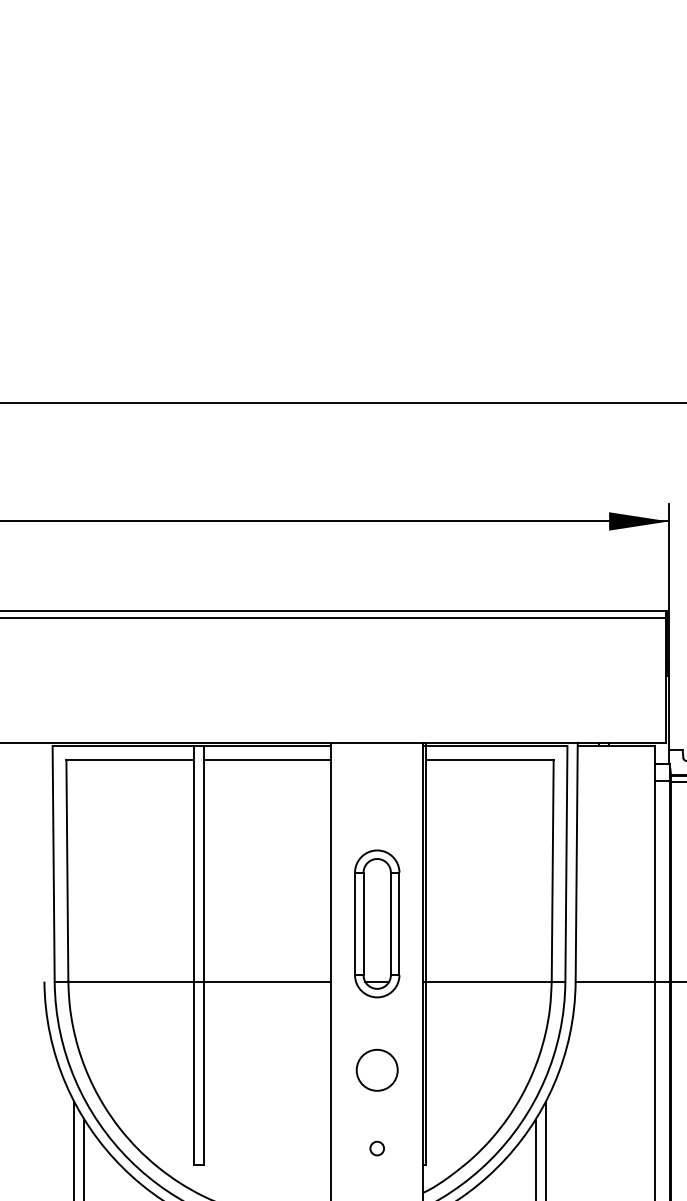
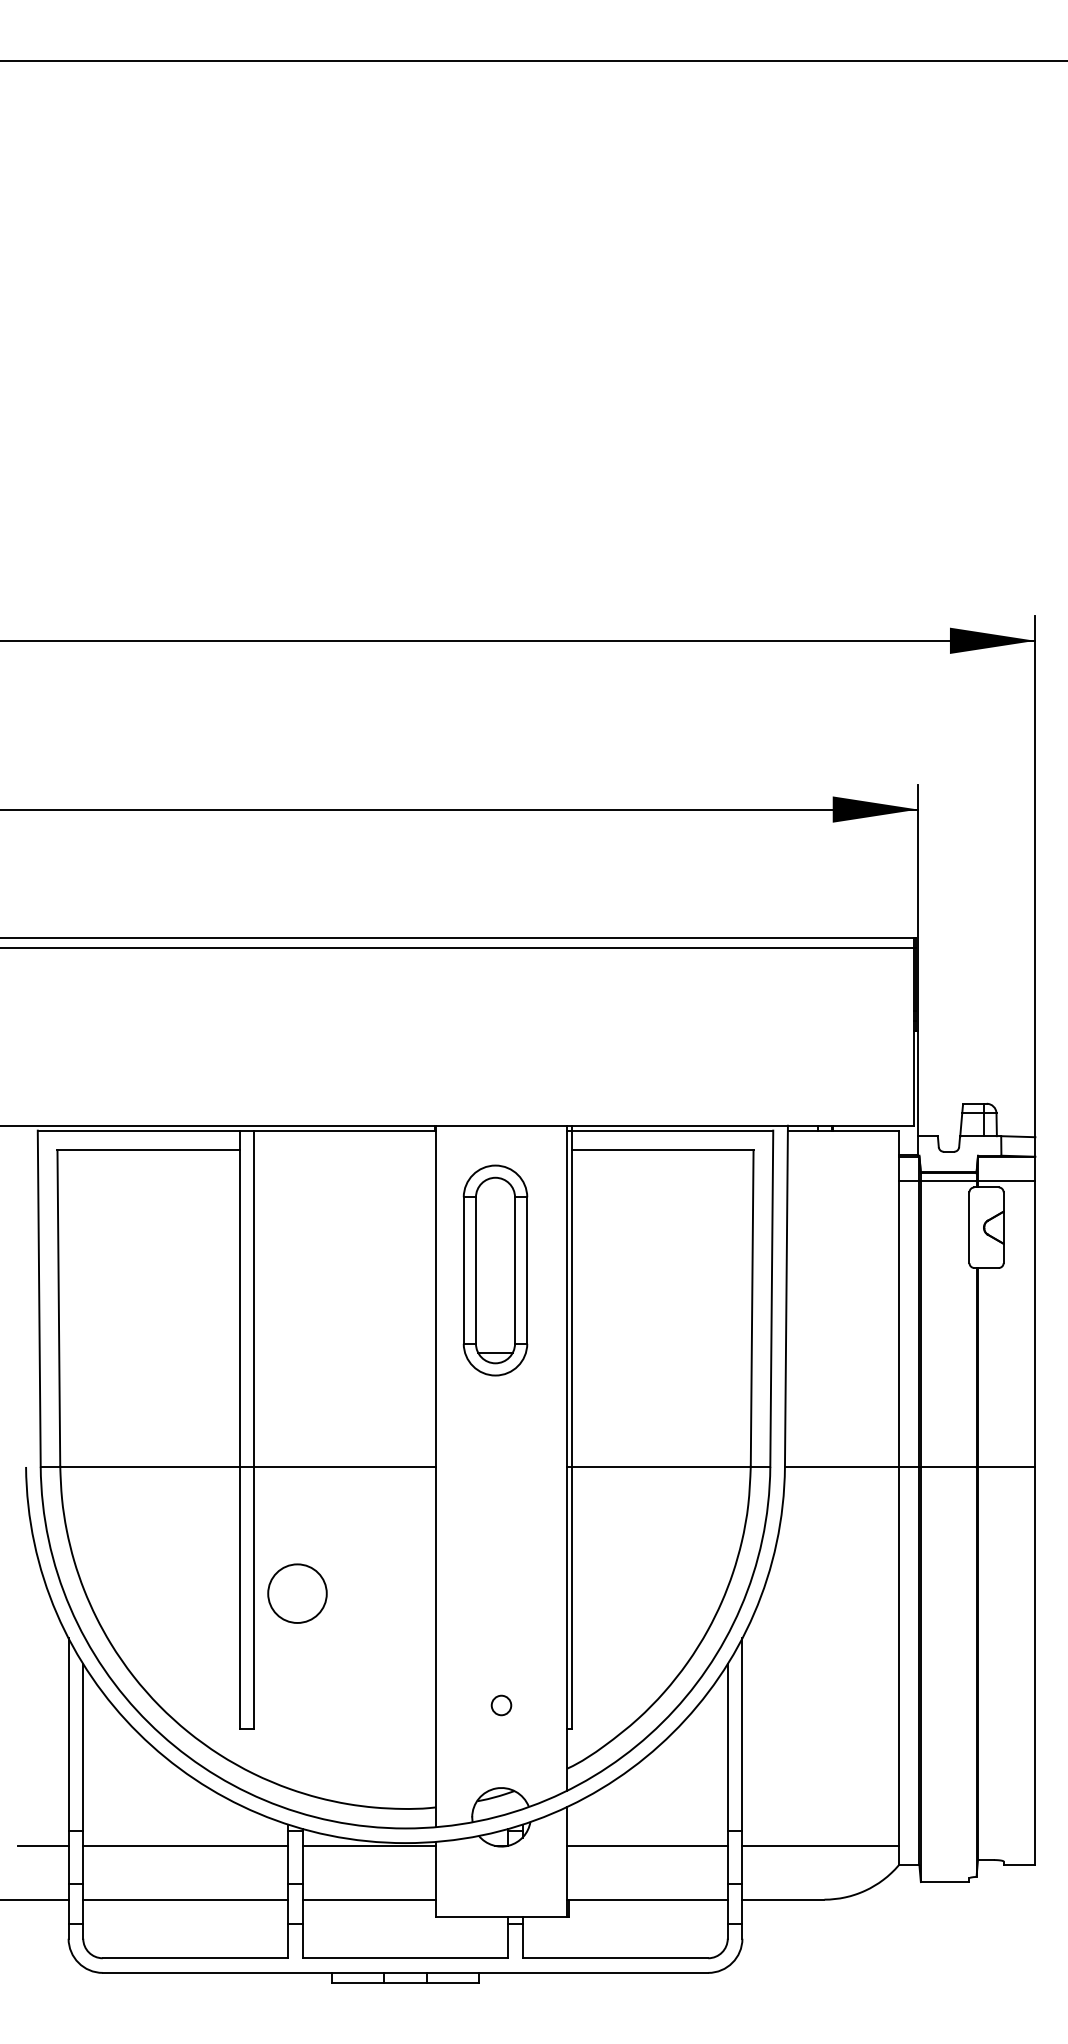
line: (267, 760) -> (344, 1150), removed
part: (377, 923) -> (495, 1270), moved
circle: (377, 1070) -> (297, 1593), moved

